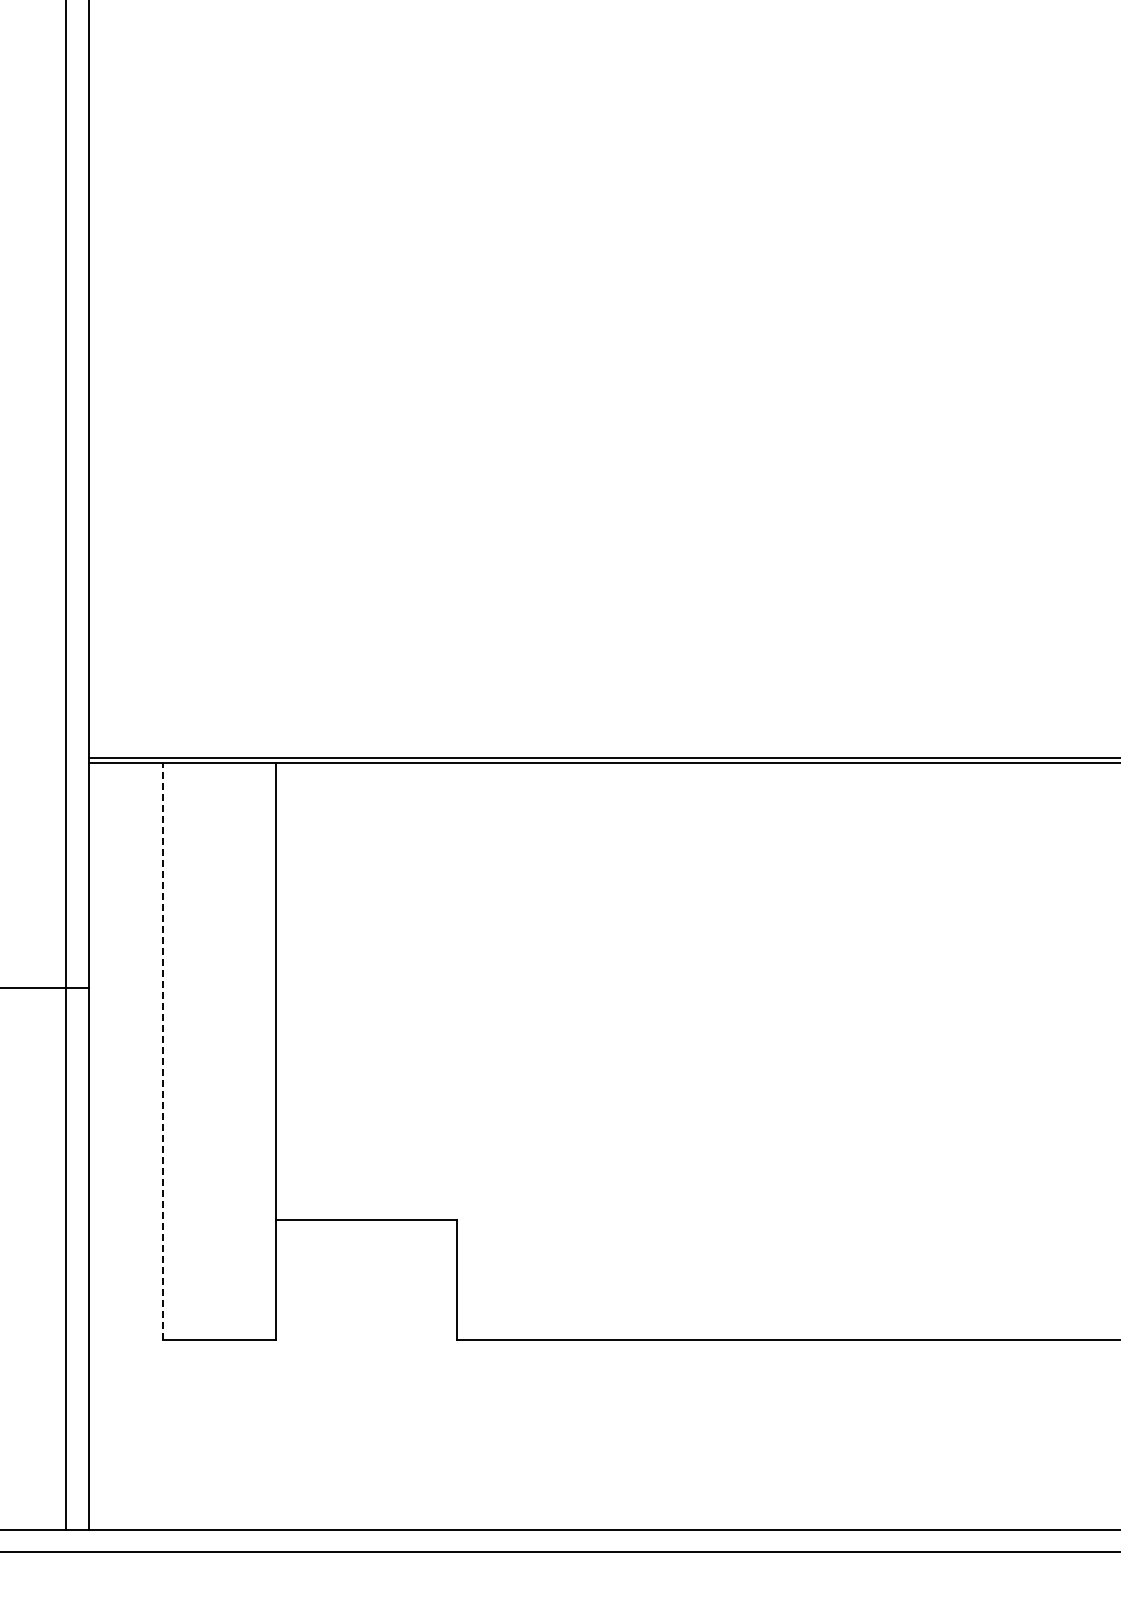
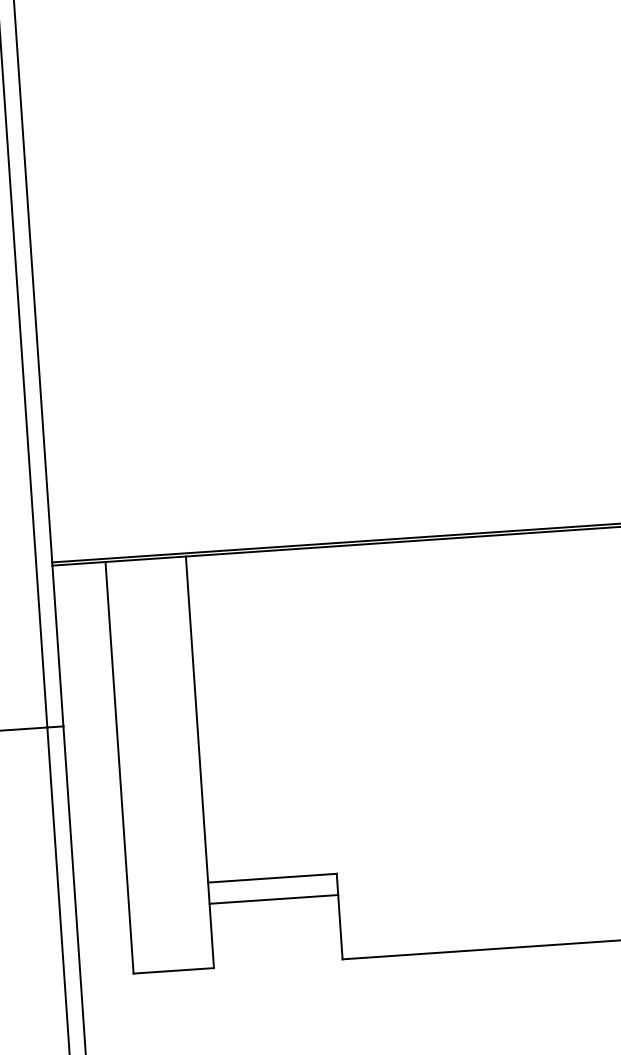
line: (163, 1051) -> (119, 767), dashed -> solid
line: (366, 1249) -> (273, 899), added

